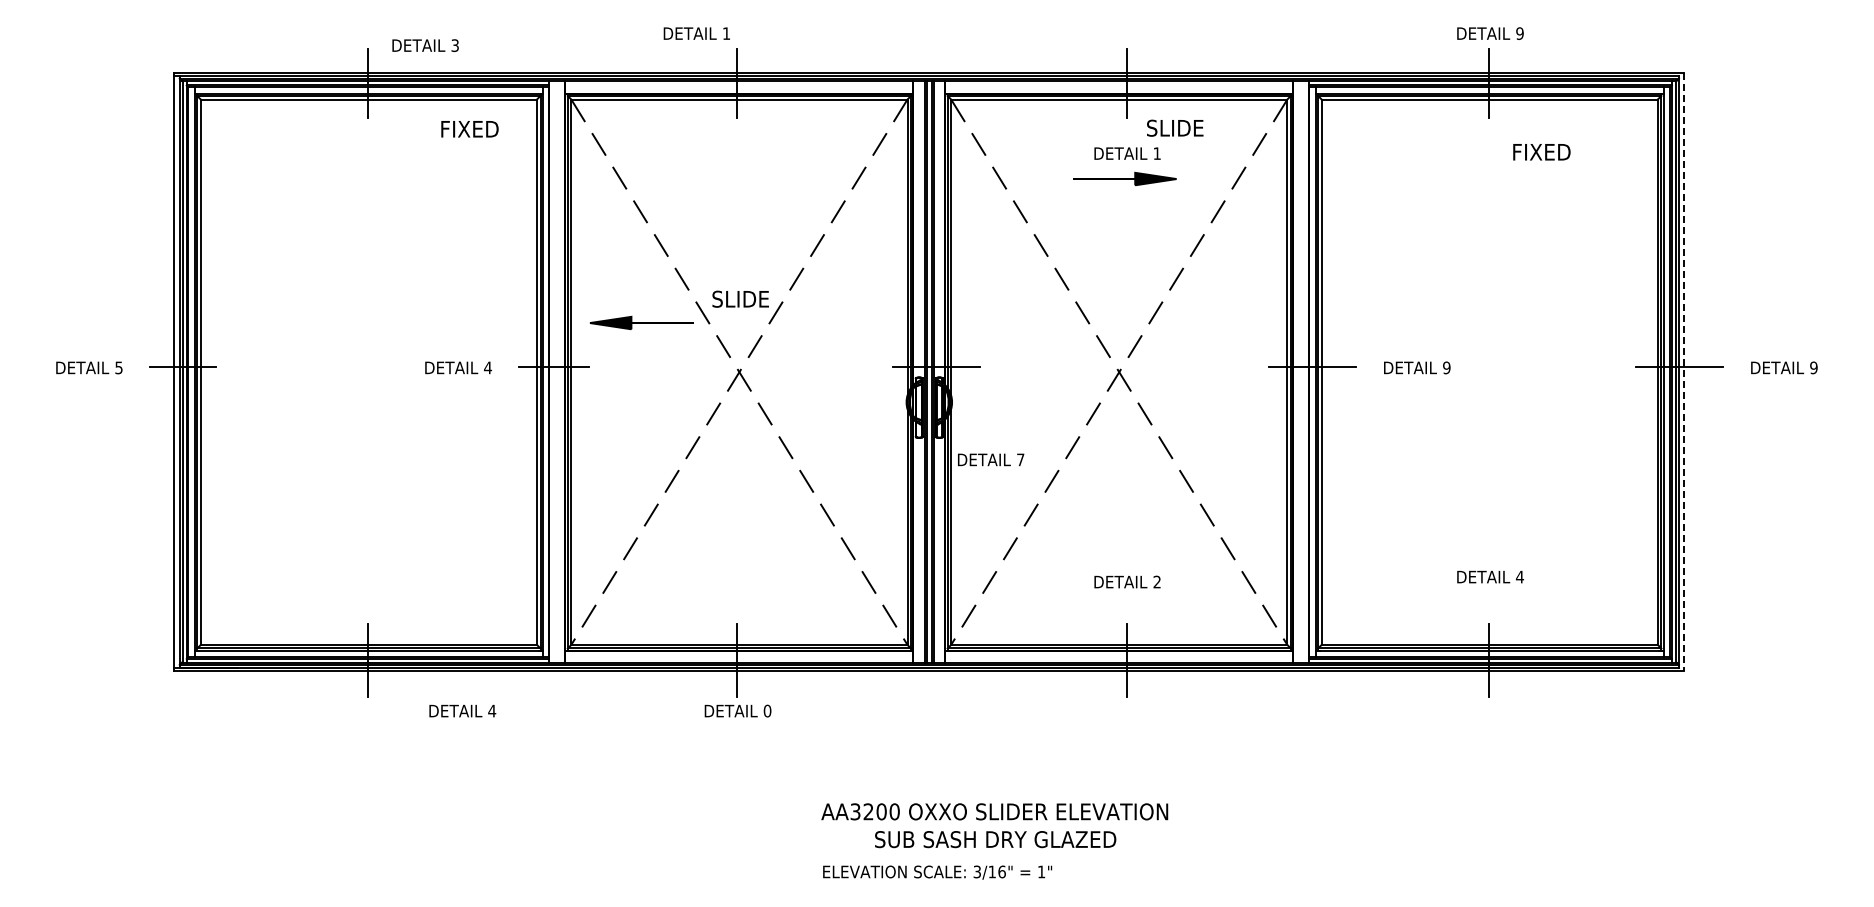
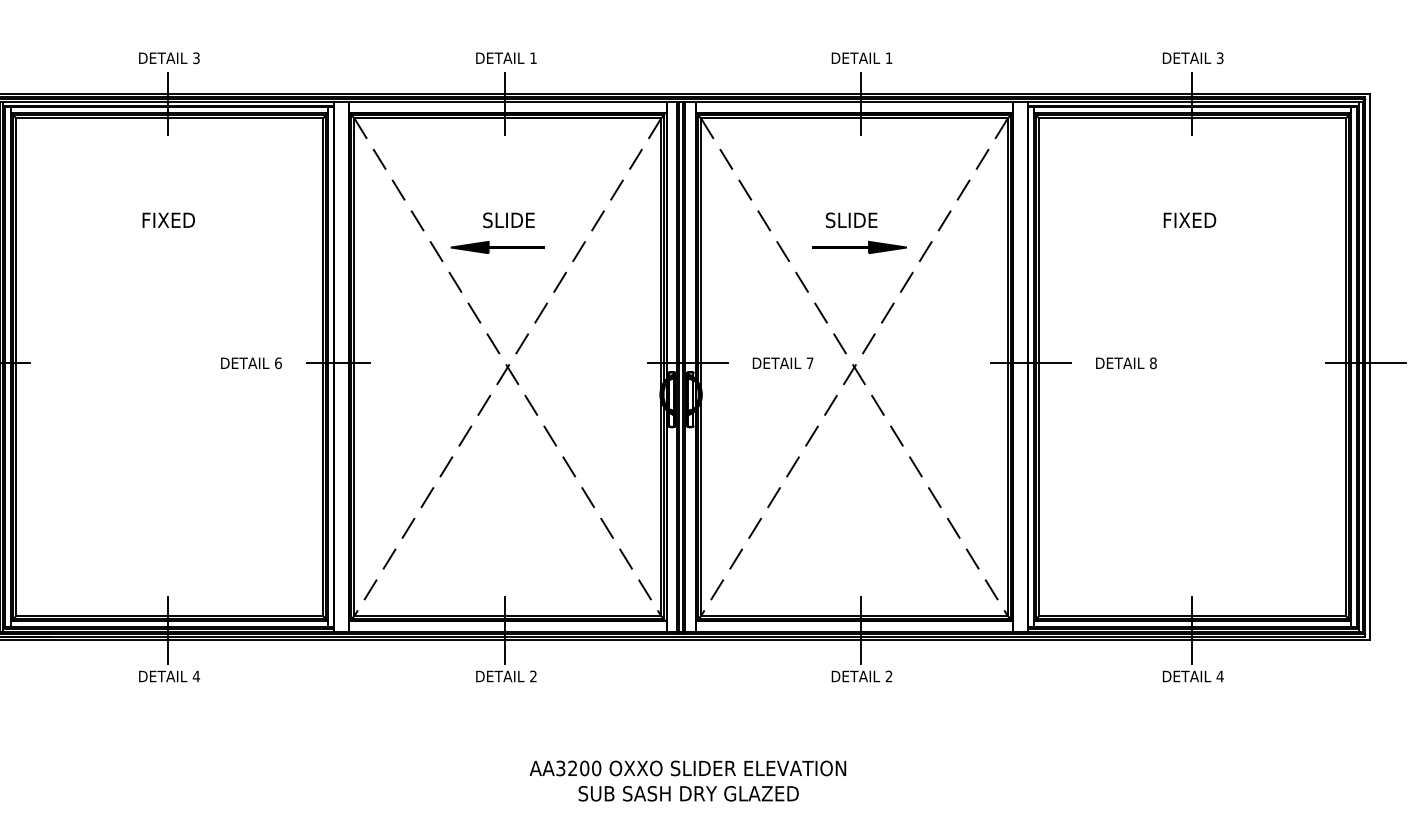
text: (696, 33) -> (506, 58), moved
text: (1519, 33) -> (1219, 58), 9 -> 3
text: (425, 45) -> (169, 58), moved
text: (1175, 127) -> (851, 219), moved
text: (469, 129) -> (168, 220), moved
text: (1541, 152) -> (1189, 220), moved
text: (1127, 153) -> (861, 58), moved
part: (1124, 178) -> (859, 247), moved
text: (740, 298) -> (508, 219), moved
part: (641, 322) -> (497, 247), moved
text: (488, 367) -> (278, 362), 4 -> 6
text: (1446, 367) -> (1153, 362), 9 -> 8
line: (1684, 372) -> (1370, 367), dashed -> solid
text: (991, 459) -> (783, 362), moved
text: (1490, 576) -> (1193, 675), moved
text: (1127, 581) -> (861, 675), moved
text: (462, 710) -> (169, 675), moved
text: (767, 710) -> (533, 675), 0 -> 2
text: (994, 825) -> (687, 780), moved

